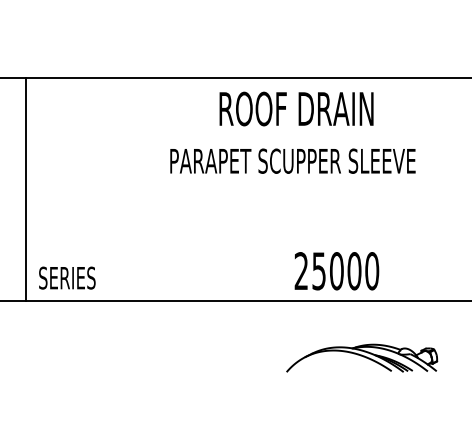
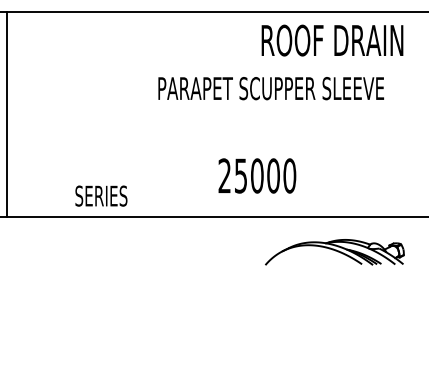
text: (296, 108) -> (332, 40), moved
line: (25, 188) -> (6, 113), moved
text: (336, 271) -> (257, 176), moved
text: (67, 277) -> (101, 195), moved
part: (362, 357) -> (335, 251), moved

